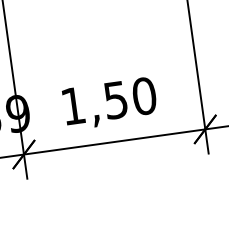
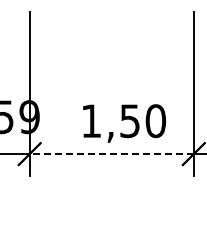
text: (110, 103) -> (124, 123), moved
line: (114, 142) -> (111, 154), solid -> dashed

